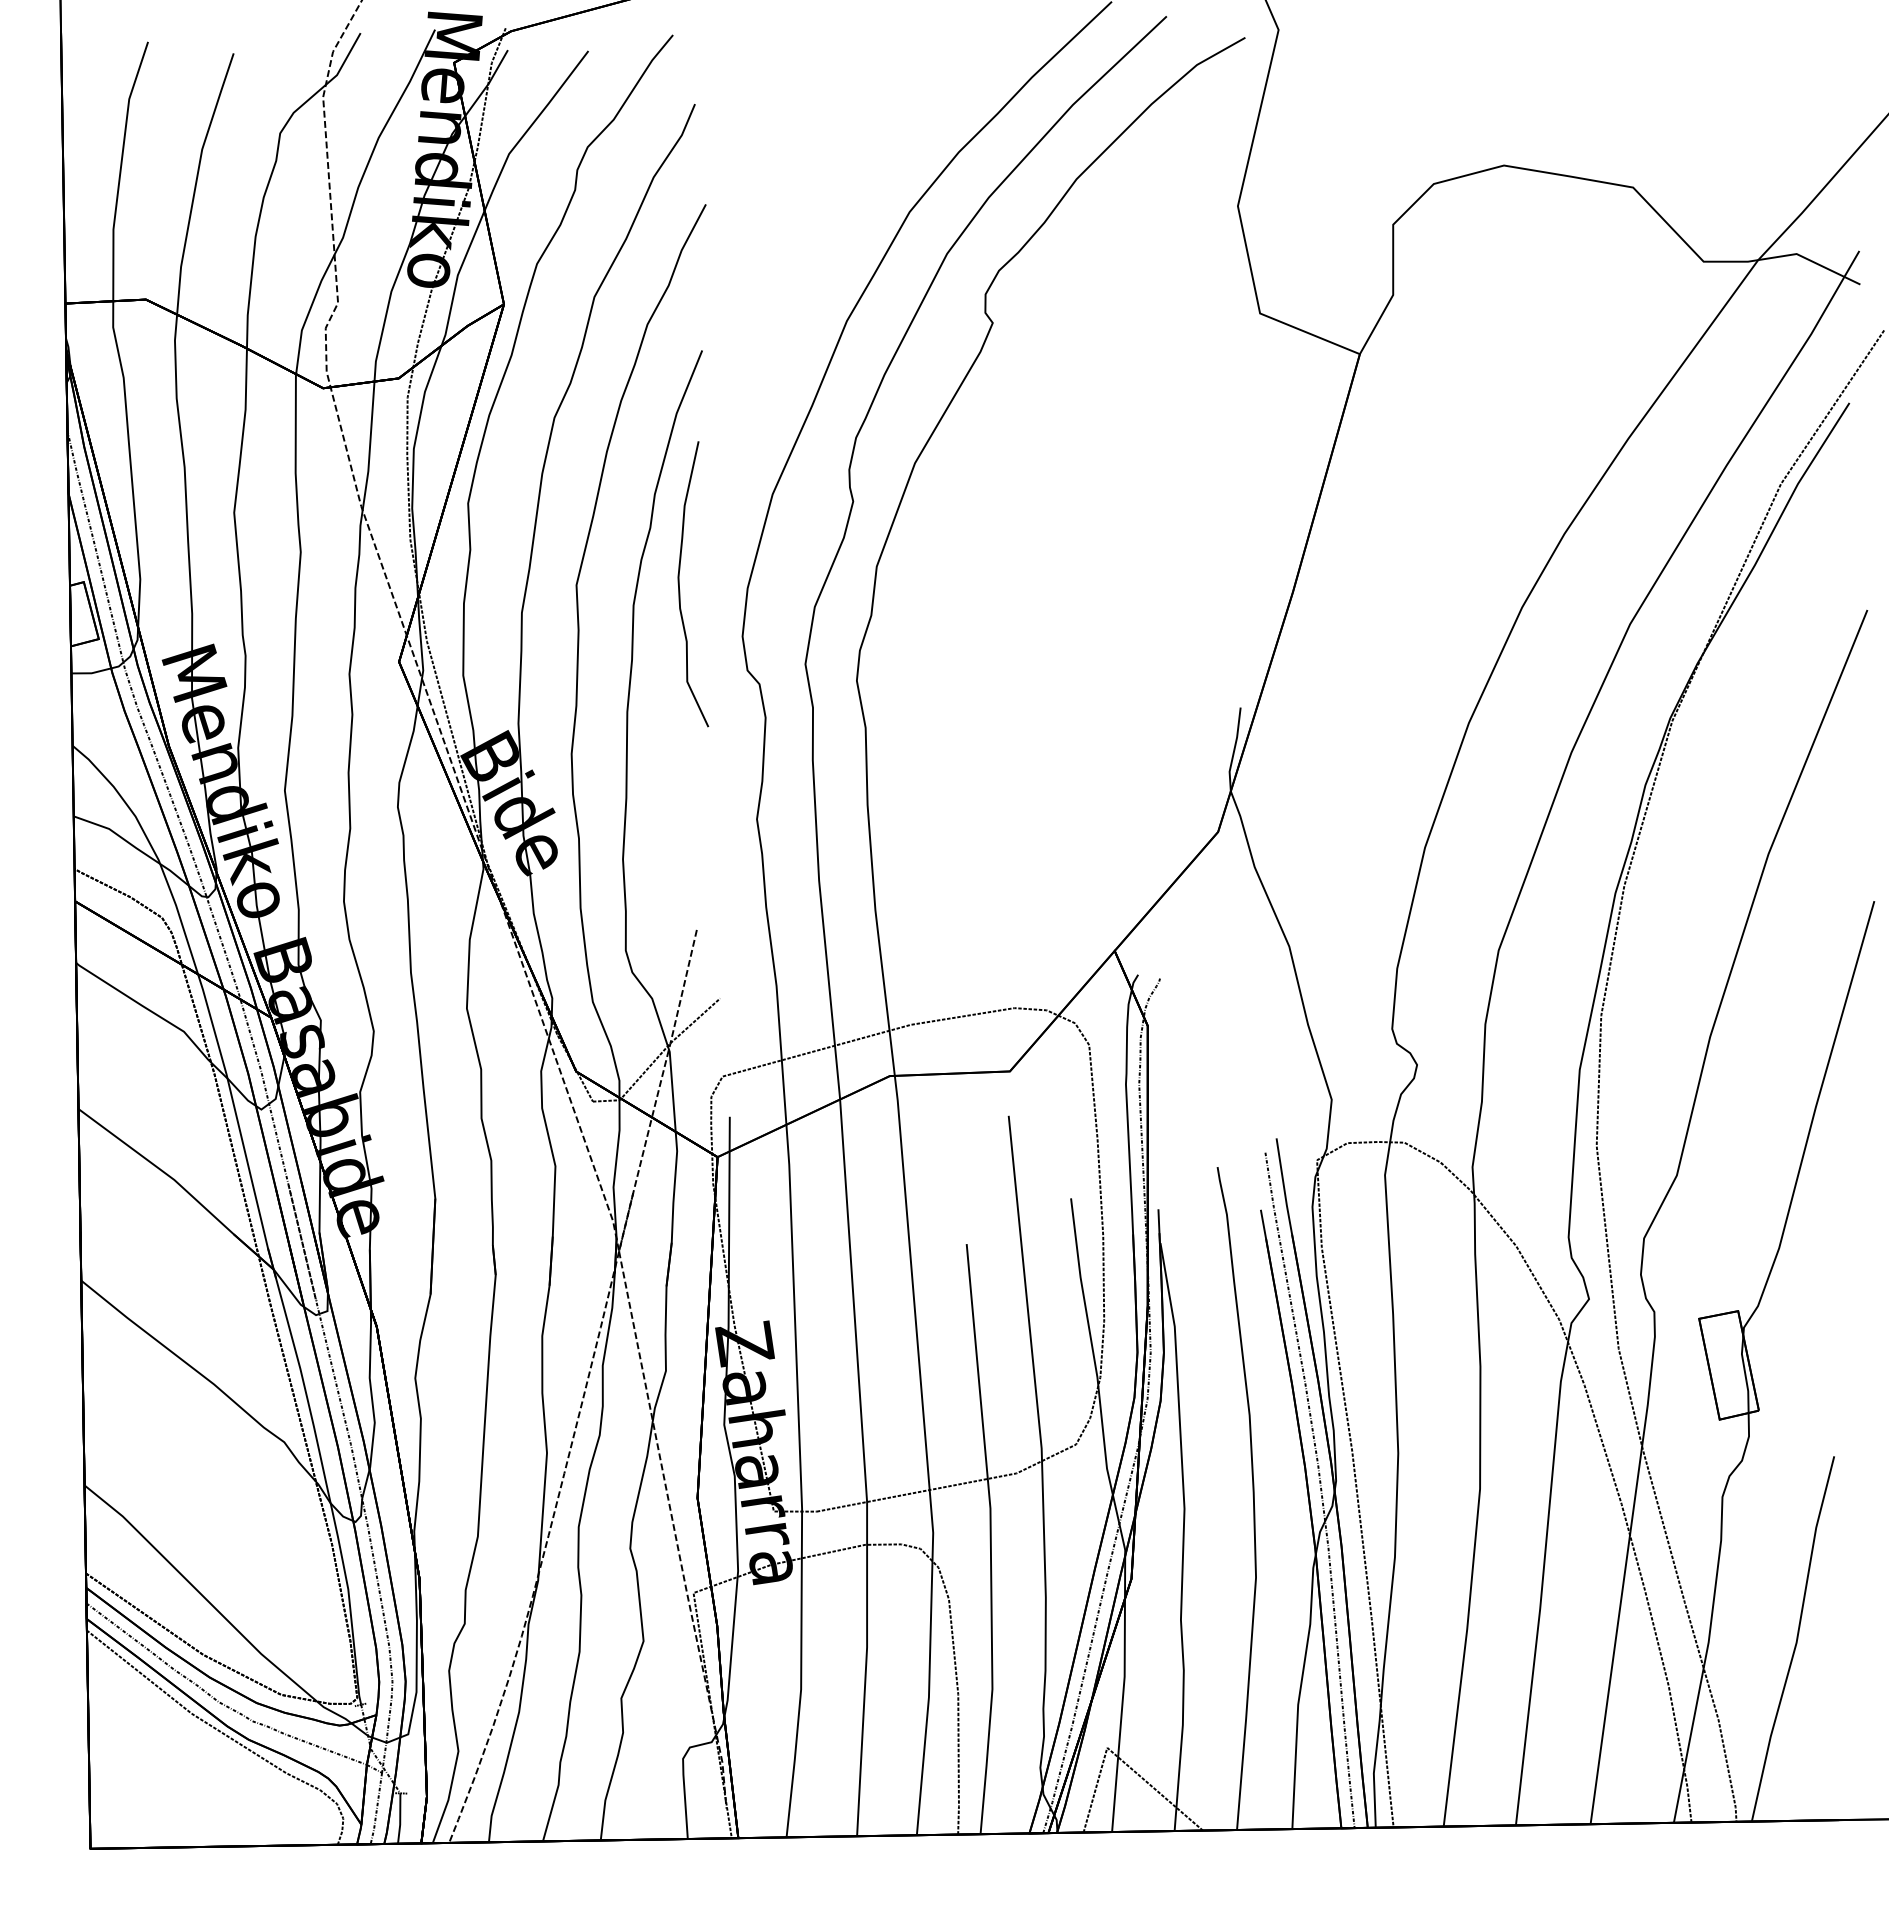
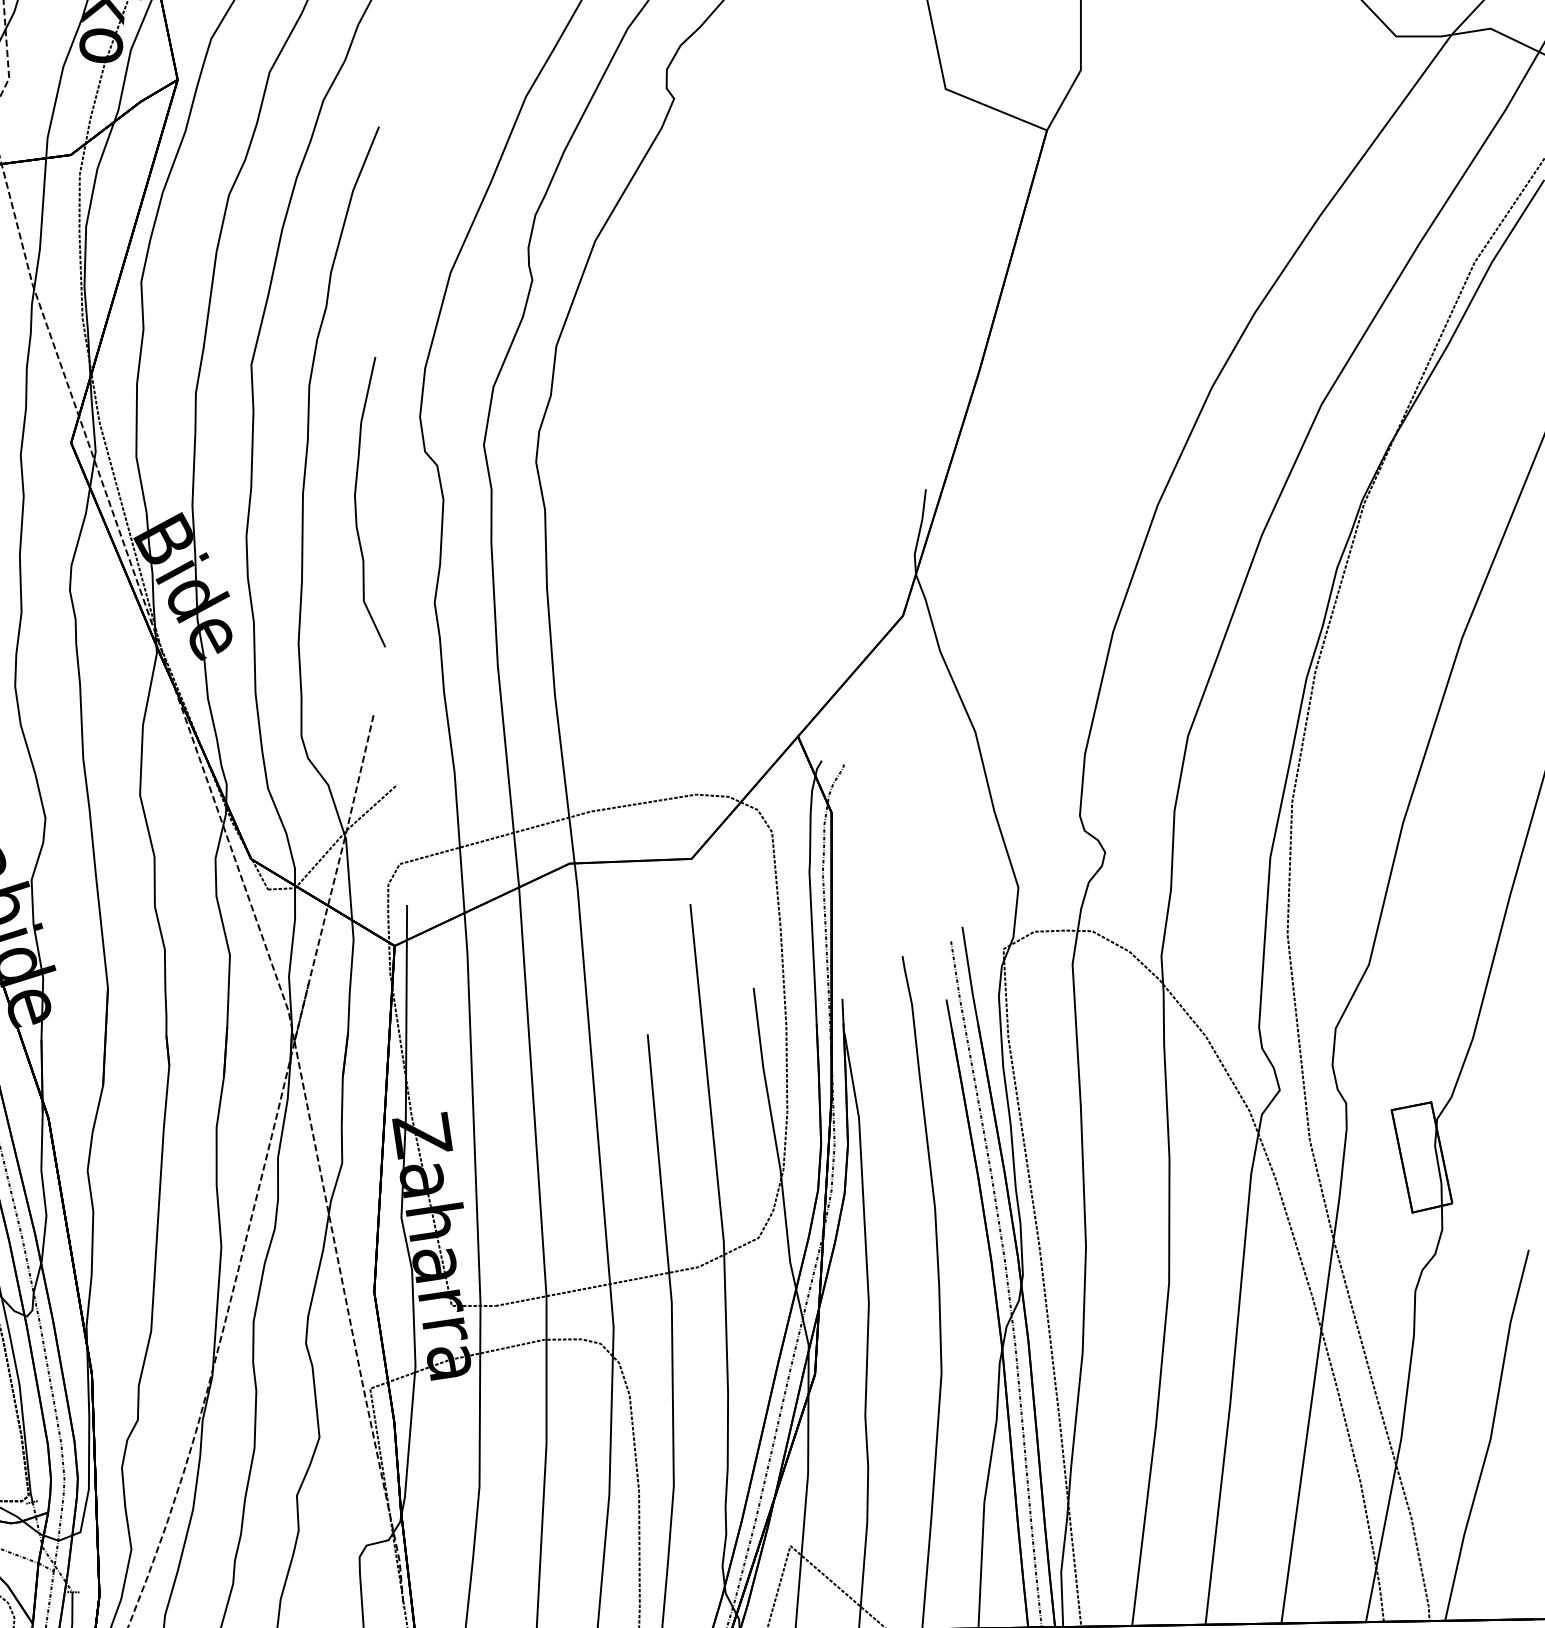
part: (679, 584) -> (355, 502), moved

